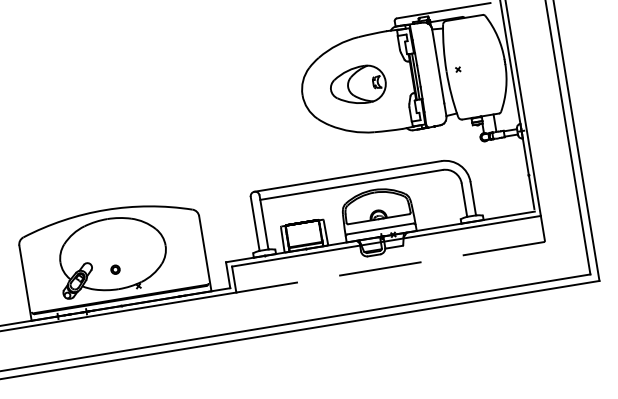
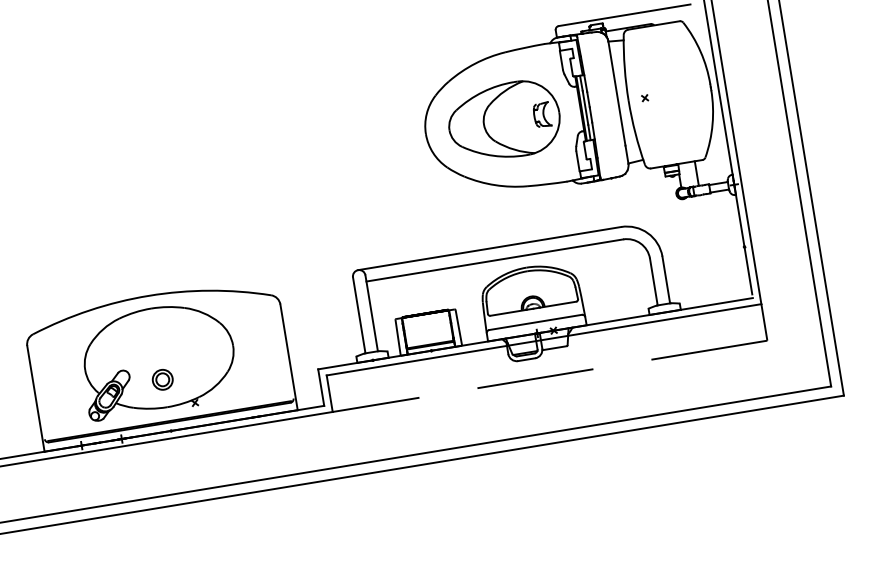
part: (358, 84) -> (504, 118), size x1.43
part: (115, 269) -> (162, 379), size x1.67

